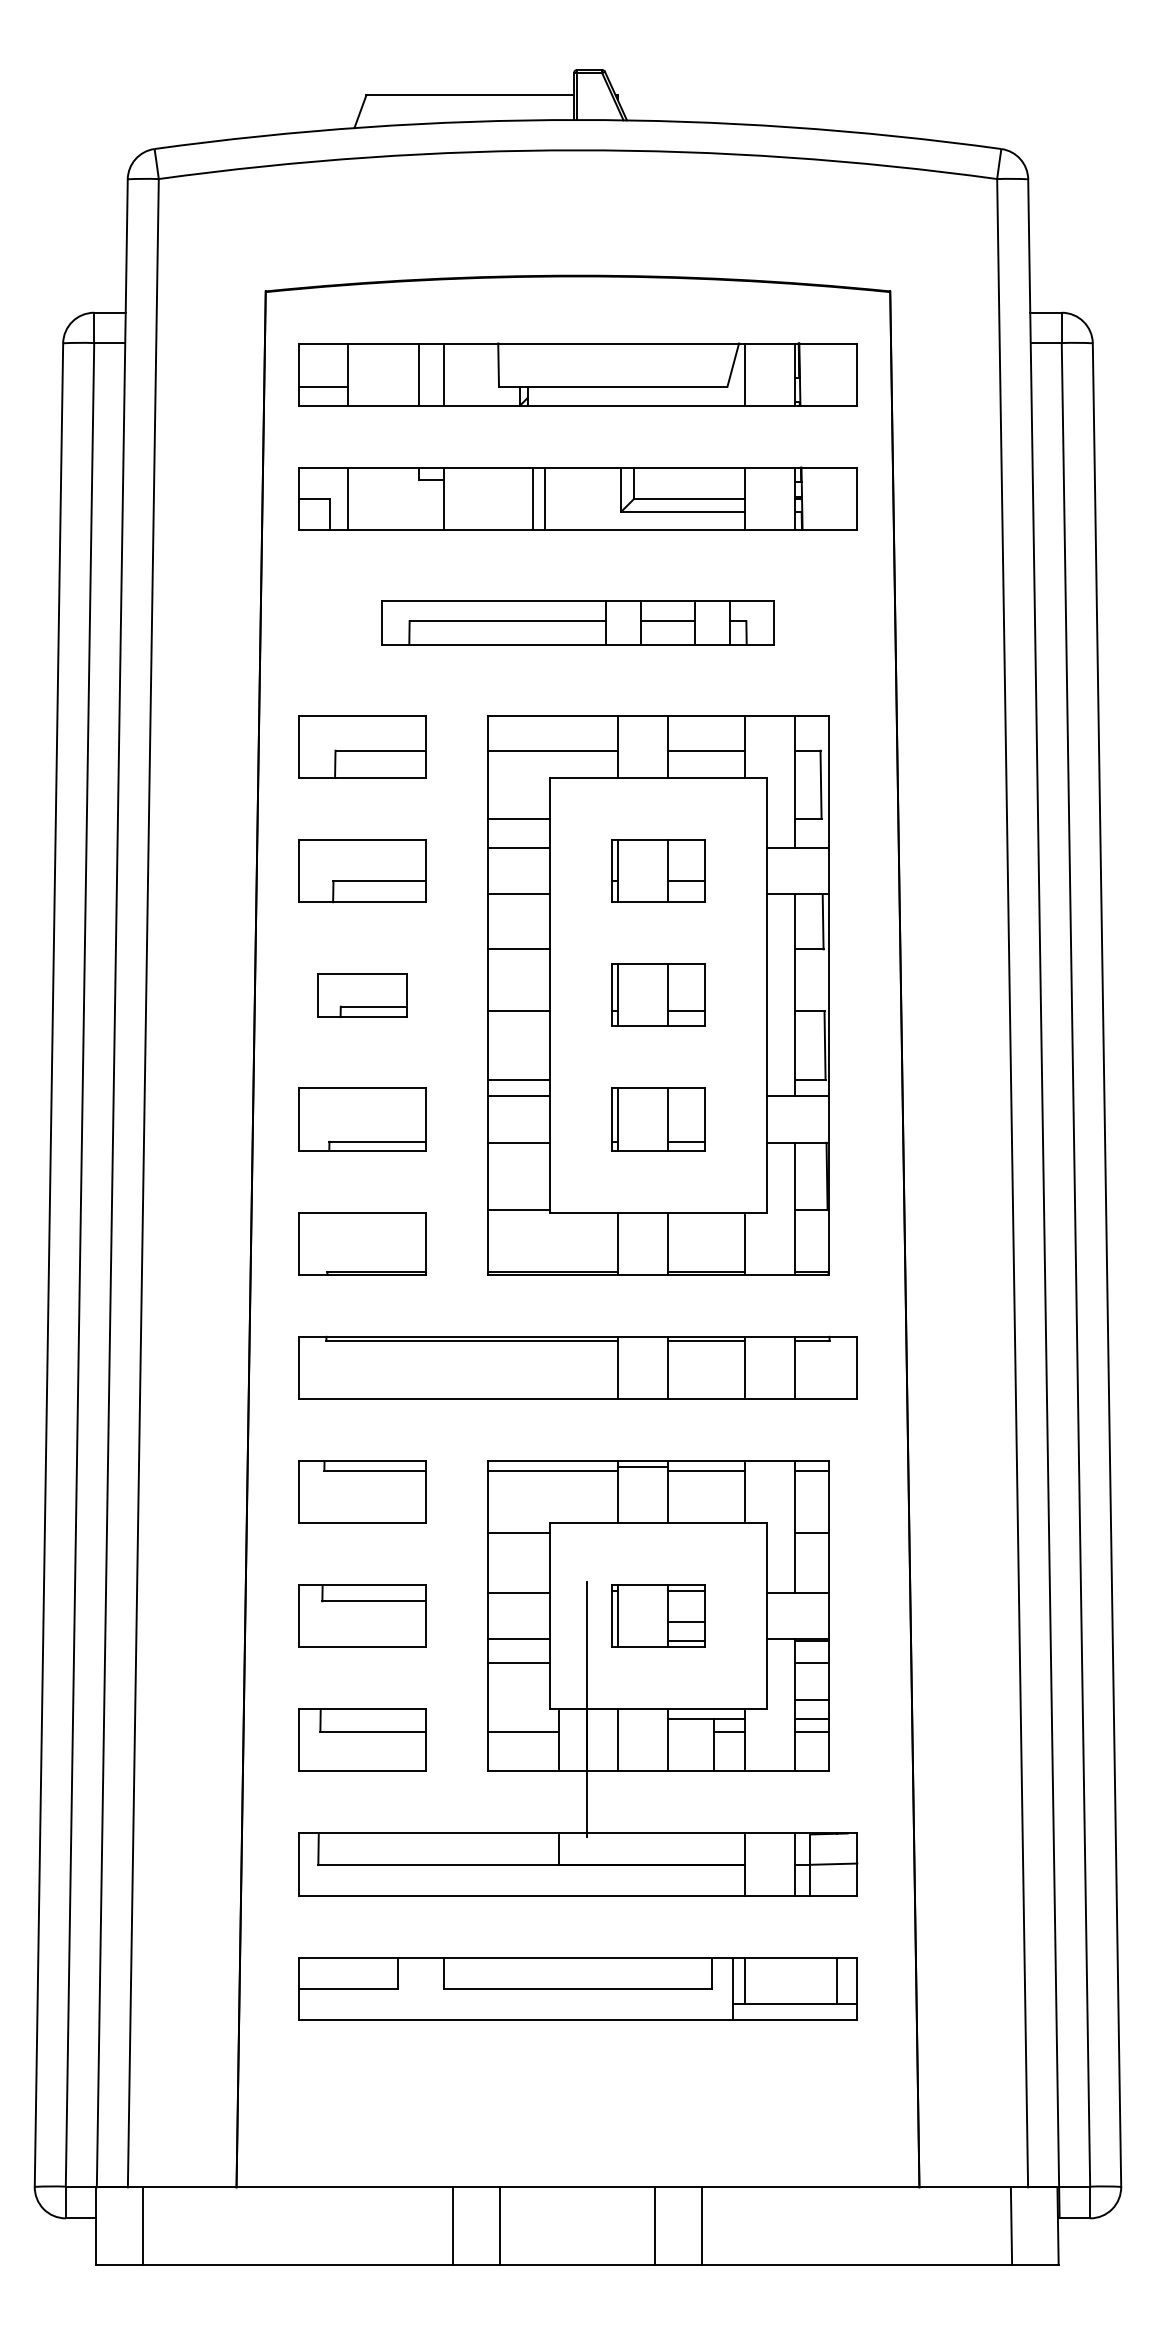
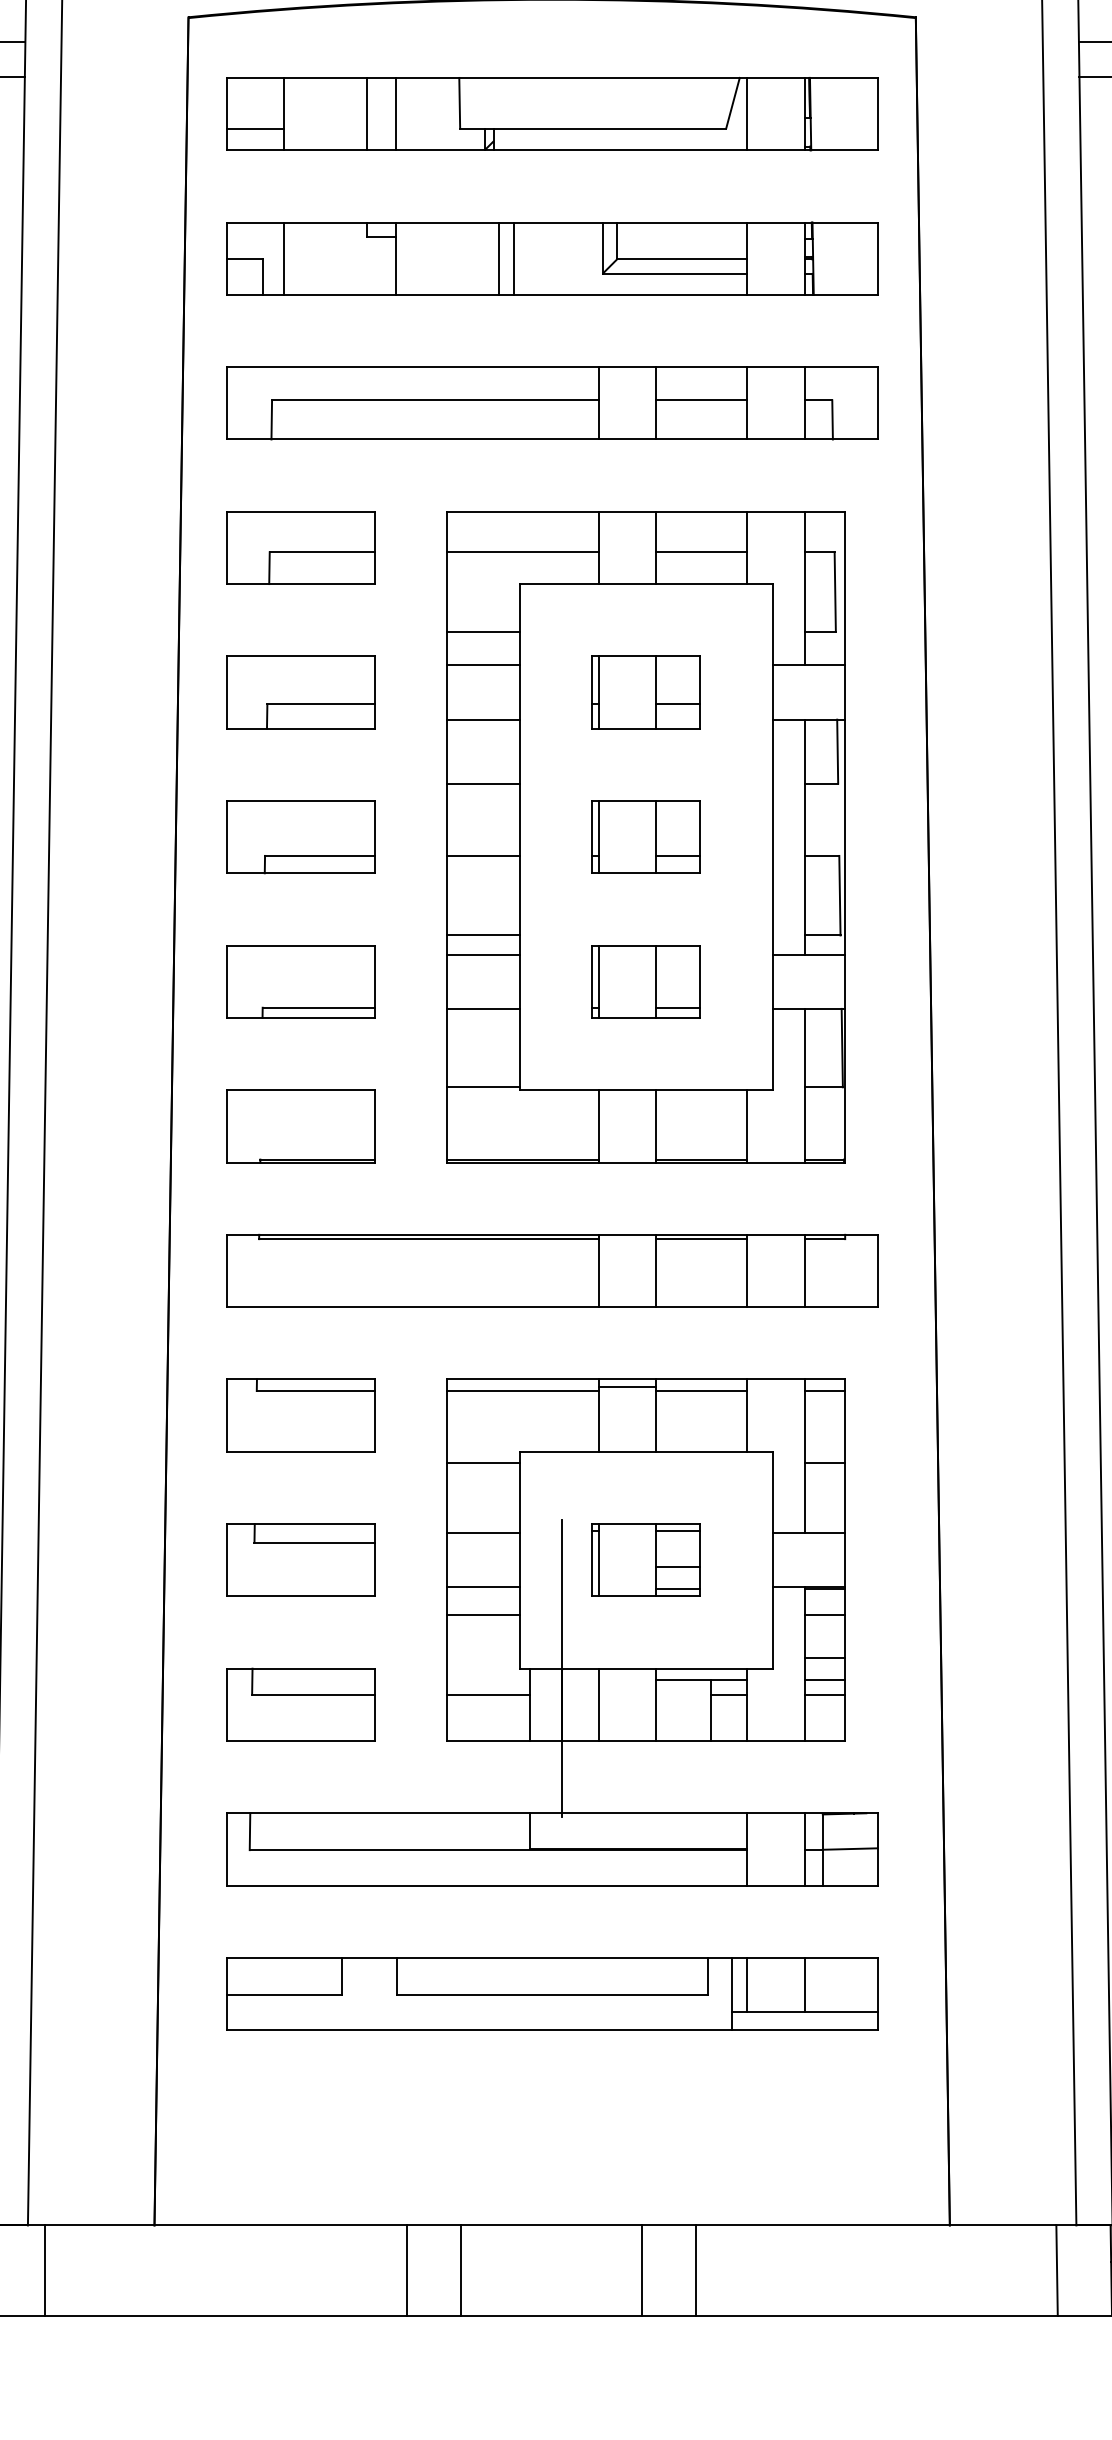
part: (577, 622) -> (551, 402), size x1.43
part: (362, 995) -> (301, 837), size x1.43
line: (836, 1980) -> (804, 1984), moved

